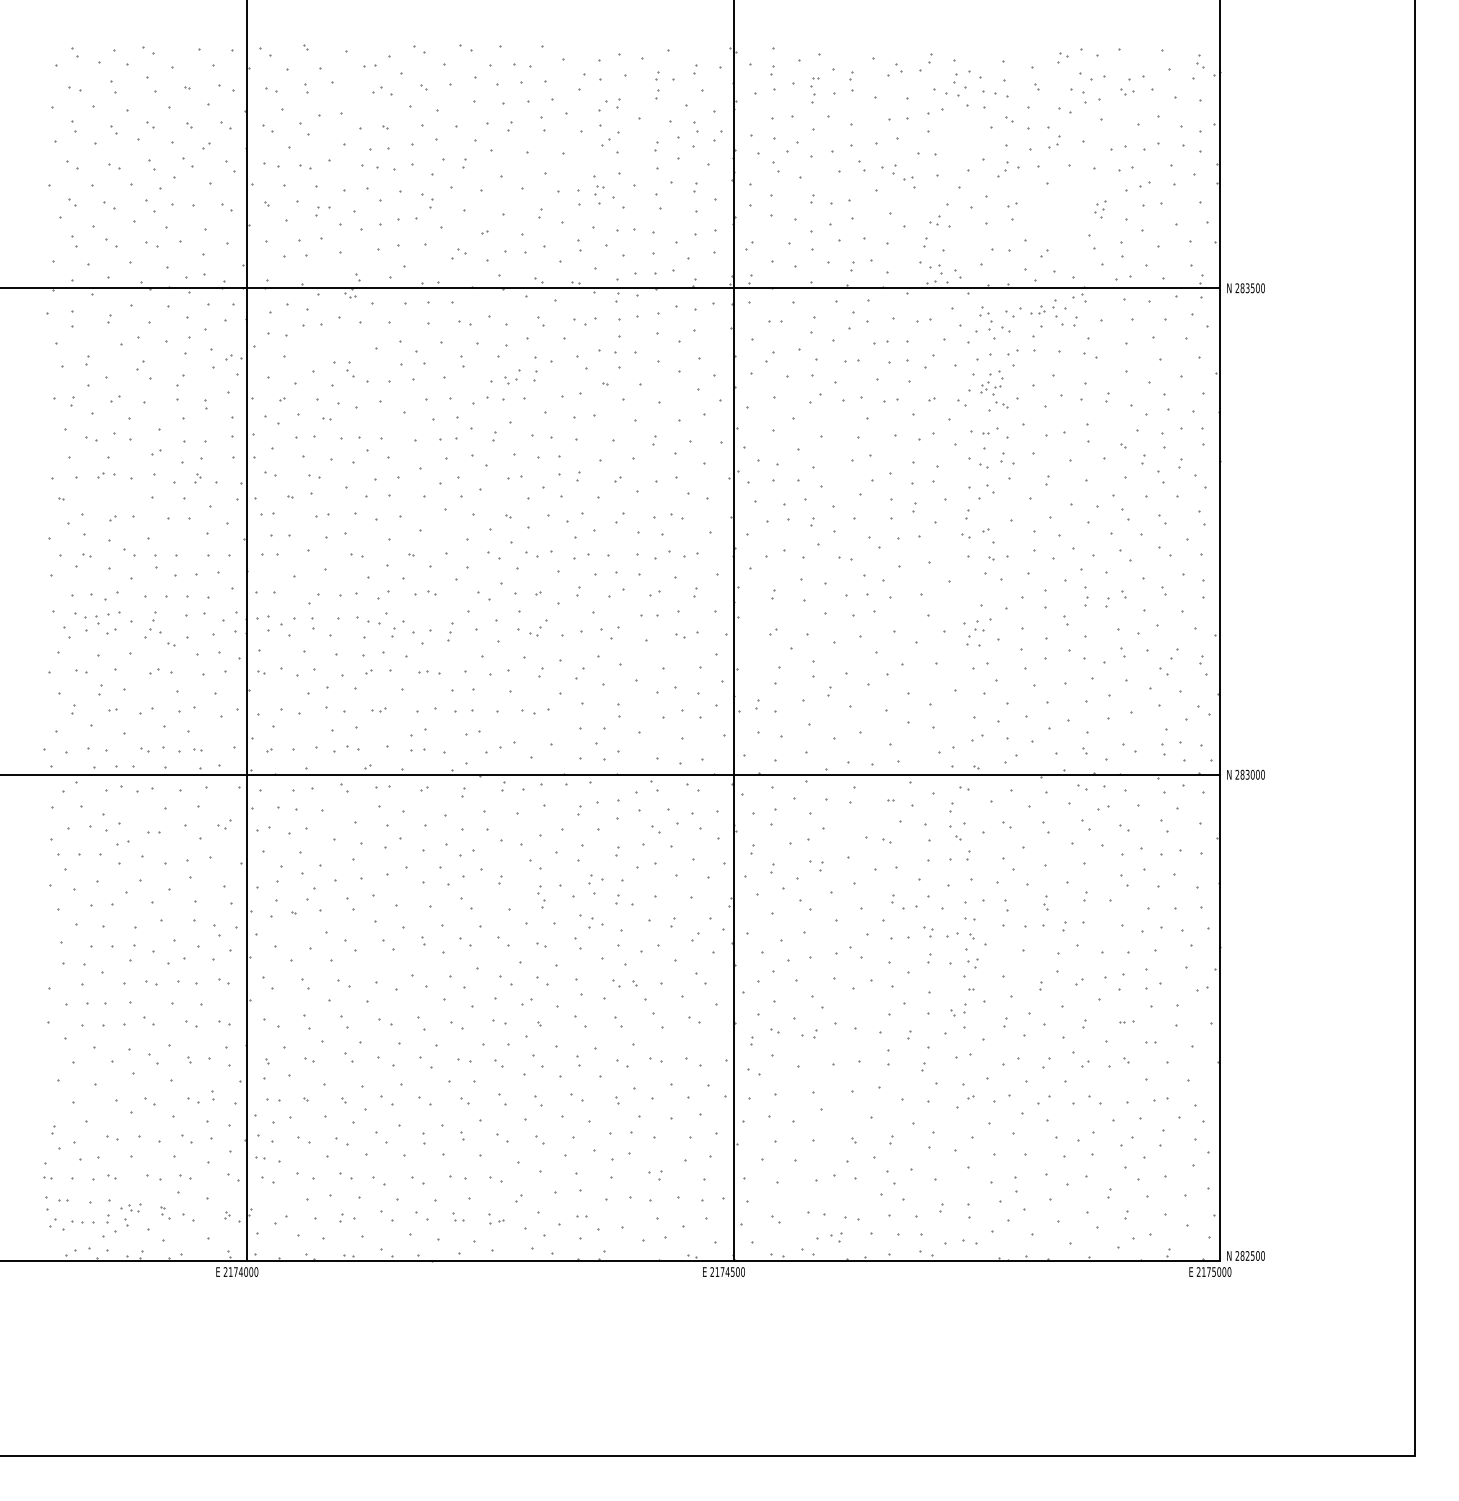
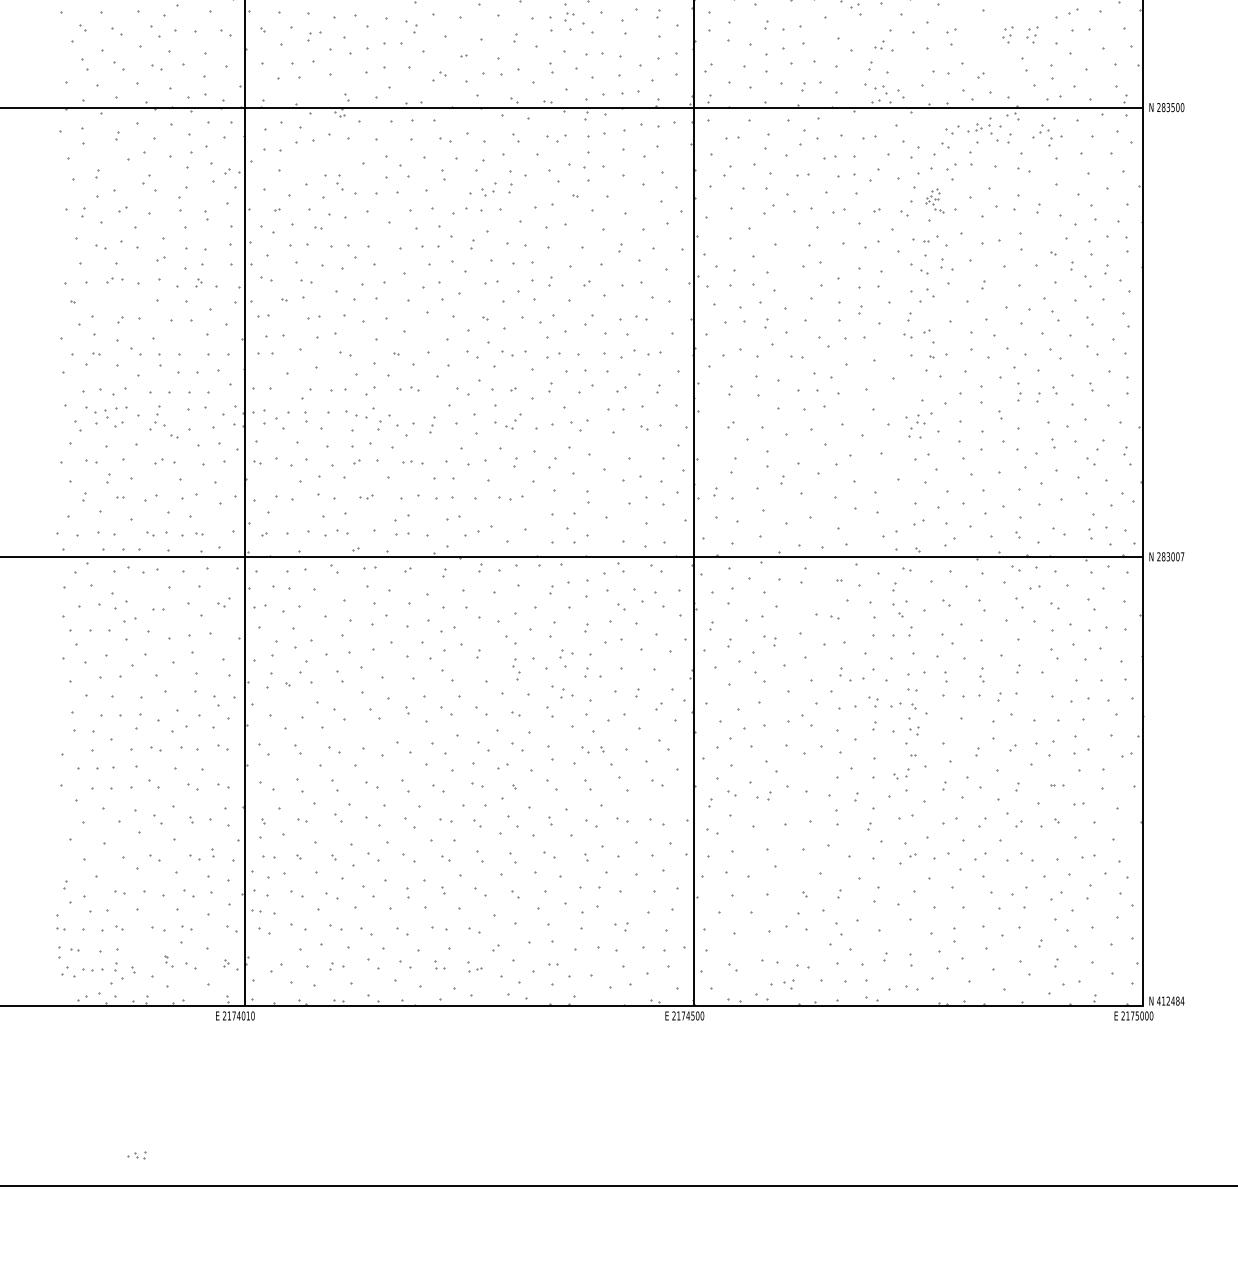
part: (1073, 209) -> (1007, 34), added
part: (985, 318) -> (1045, 135), moved
part: (994, 389) -> (934, 201), size x0.7
text: (1262, 774) -> (1182, 556), 283000 -> 283007
part: (130, 1207) -> (136, 1154), moved
text: (1249, 1255) -> (1170, 1000), 282500 -> 412484
text: (251, 1271) -> (248, 1015), 2174000 -> 2174010

